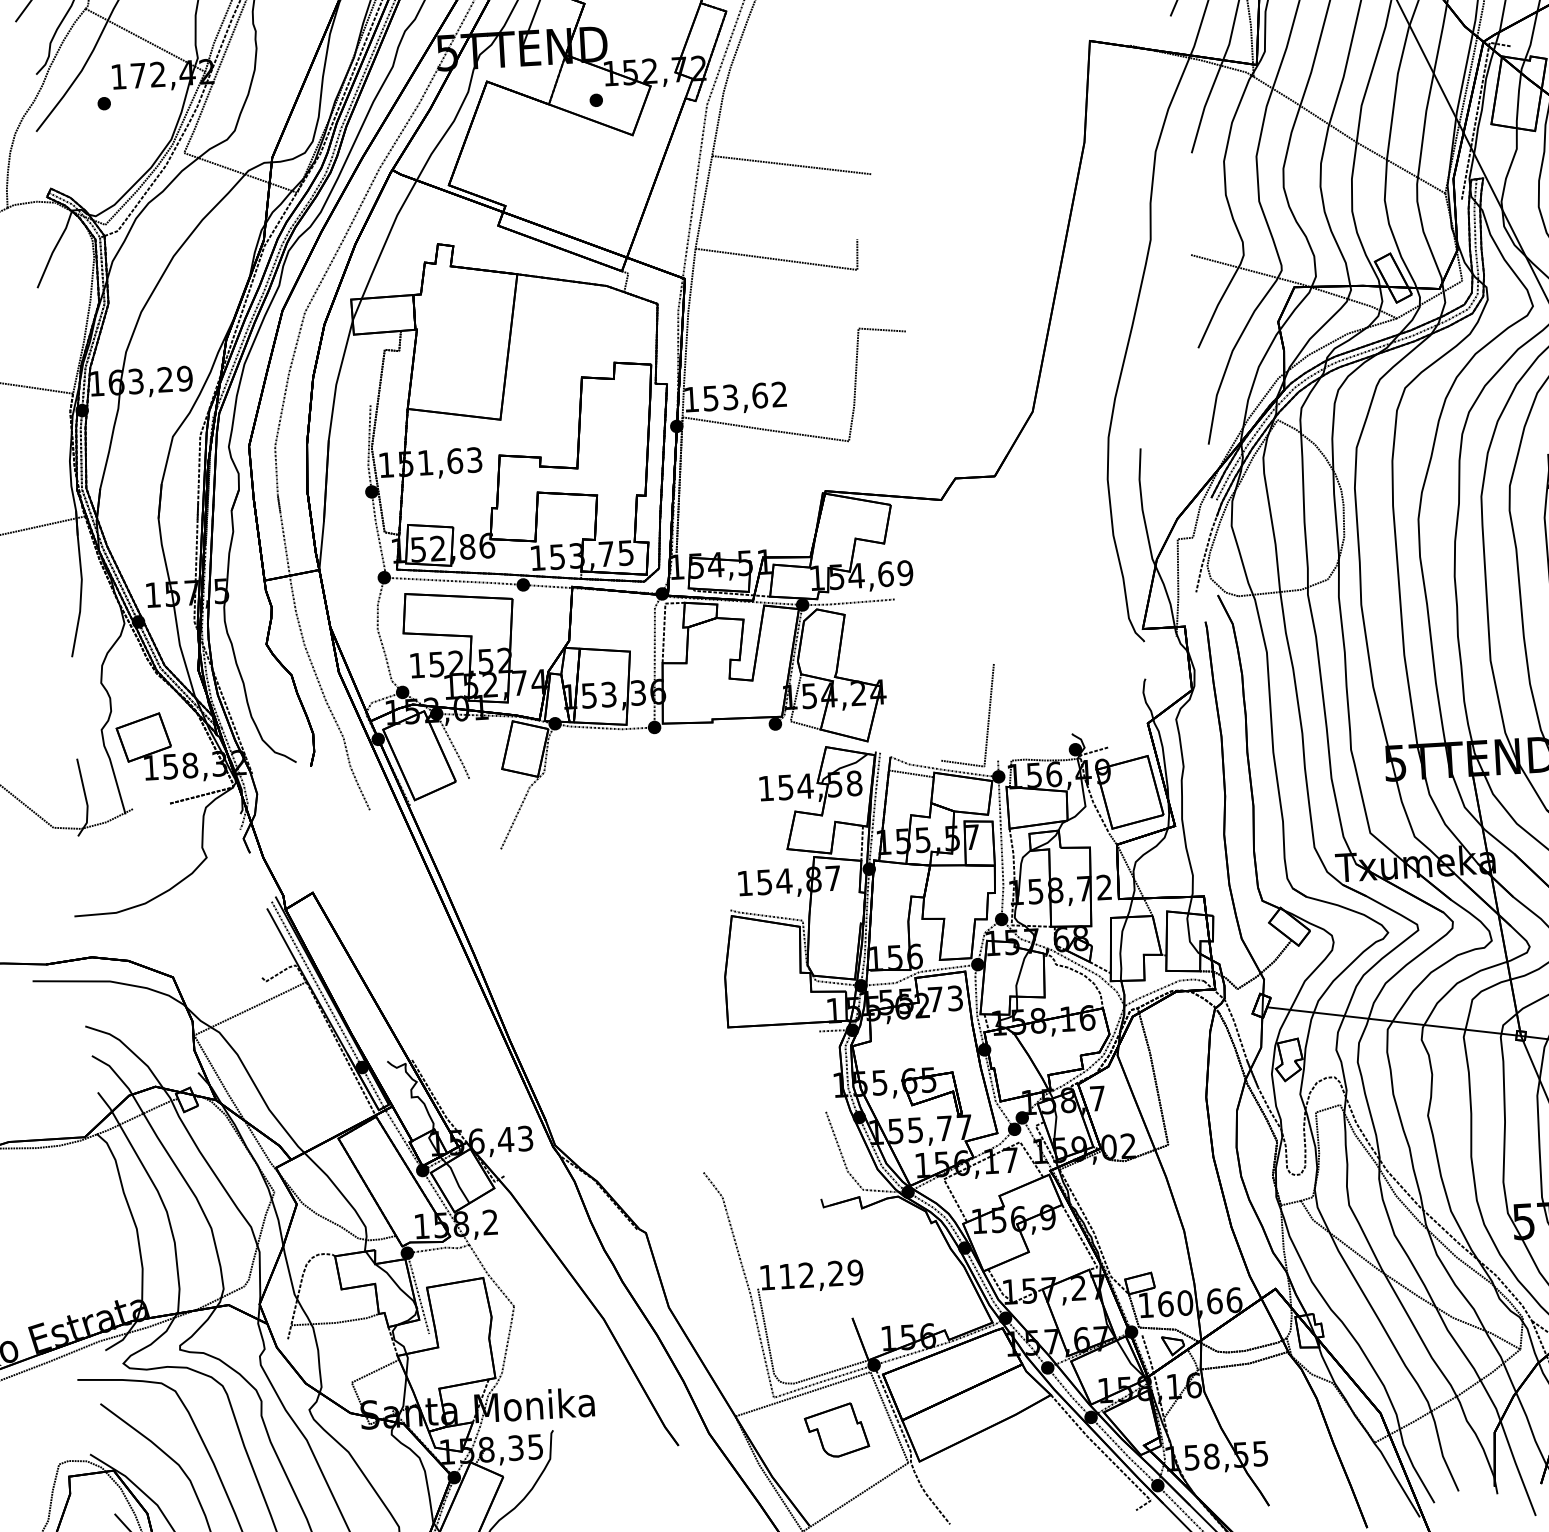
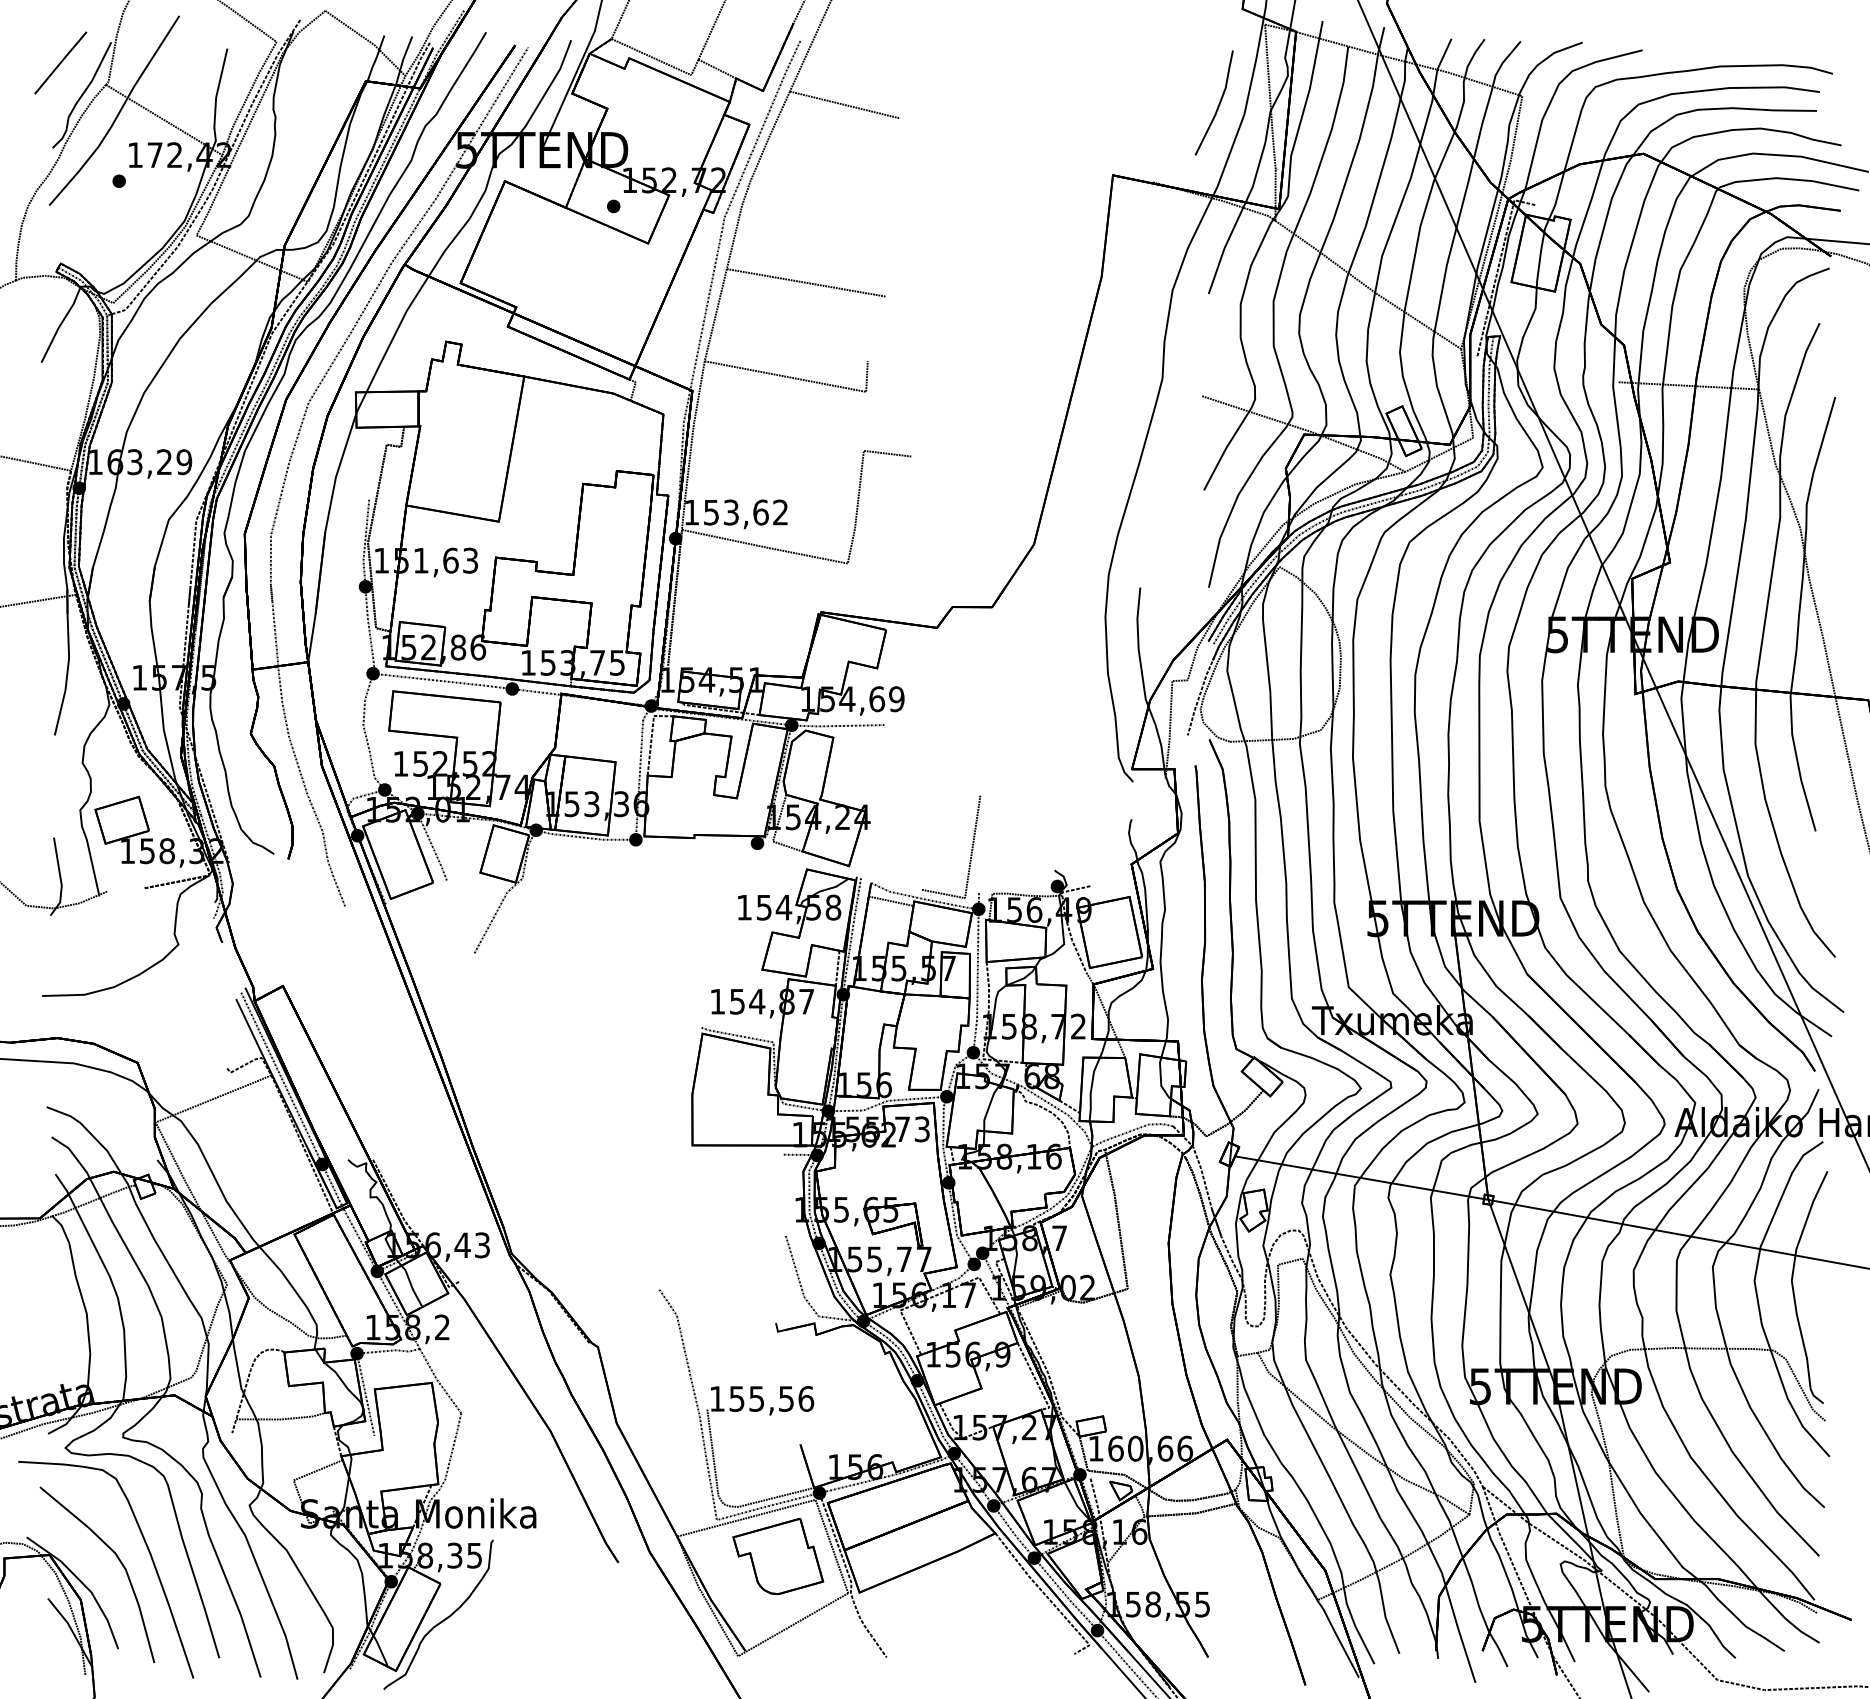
text: (821, 1274) -> (771, 1398), 112,29 -> 155,56
part: (837, 1430) -> (778, 1556), size x1.43

